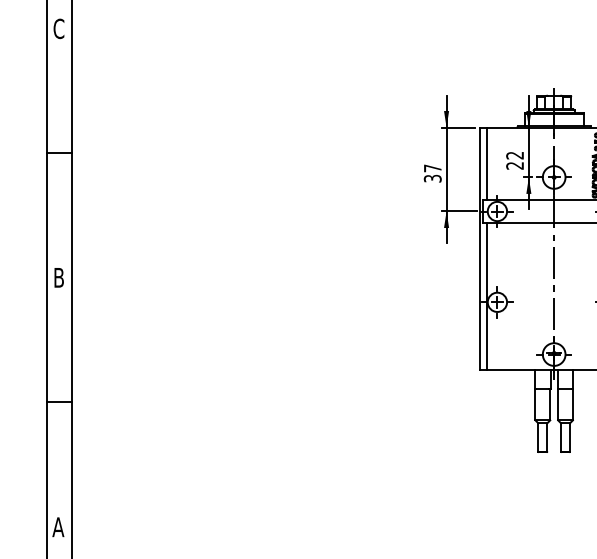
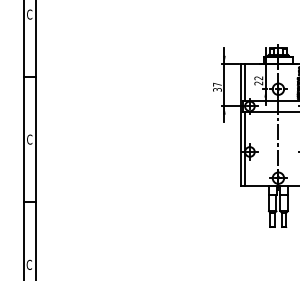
text: (58, 277) -> (29, 139), B -> C
text: (58, 526) -> (29, 264), A -> C

